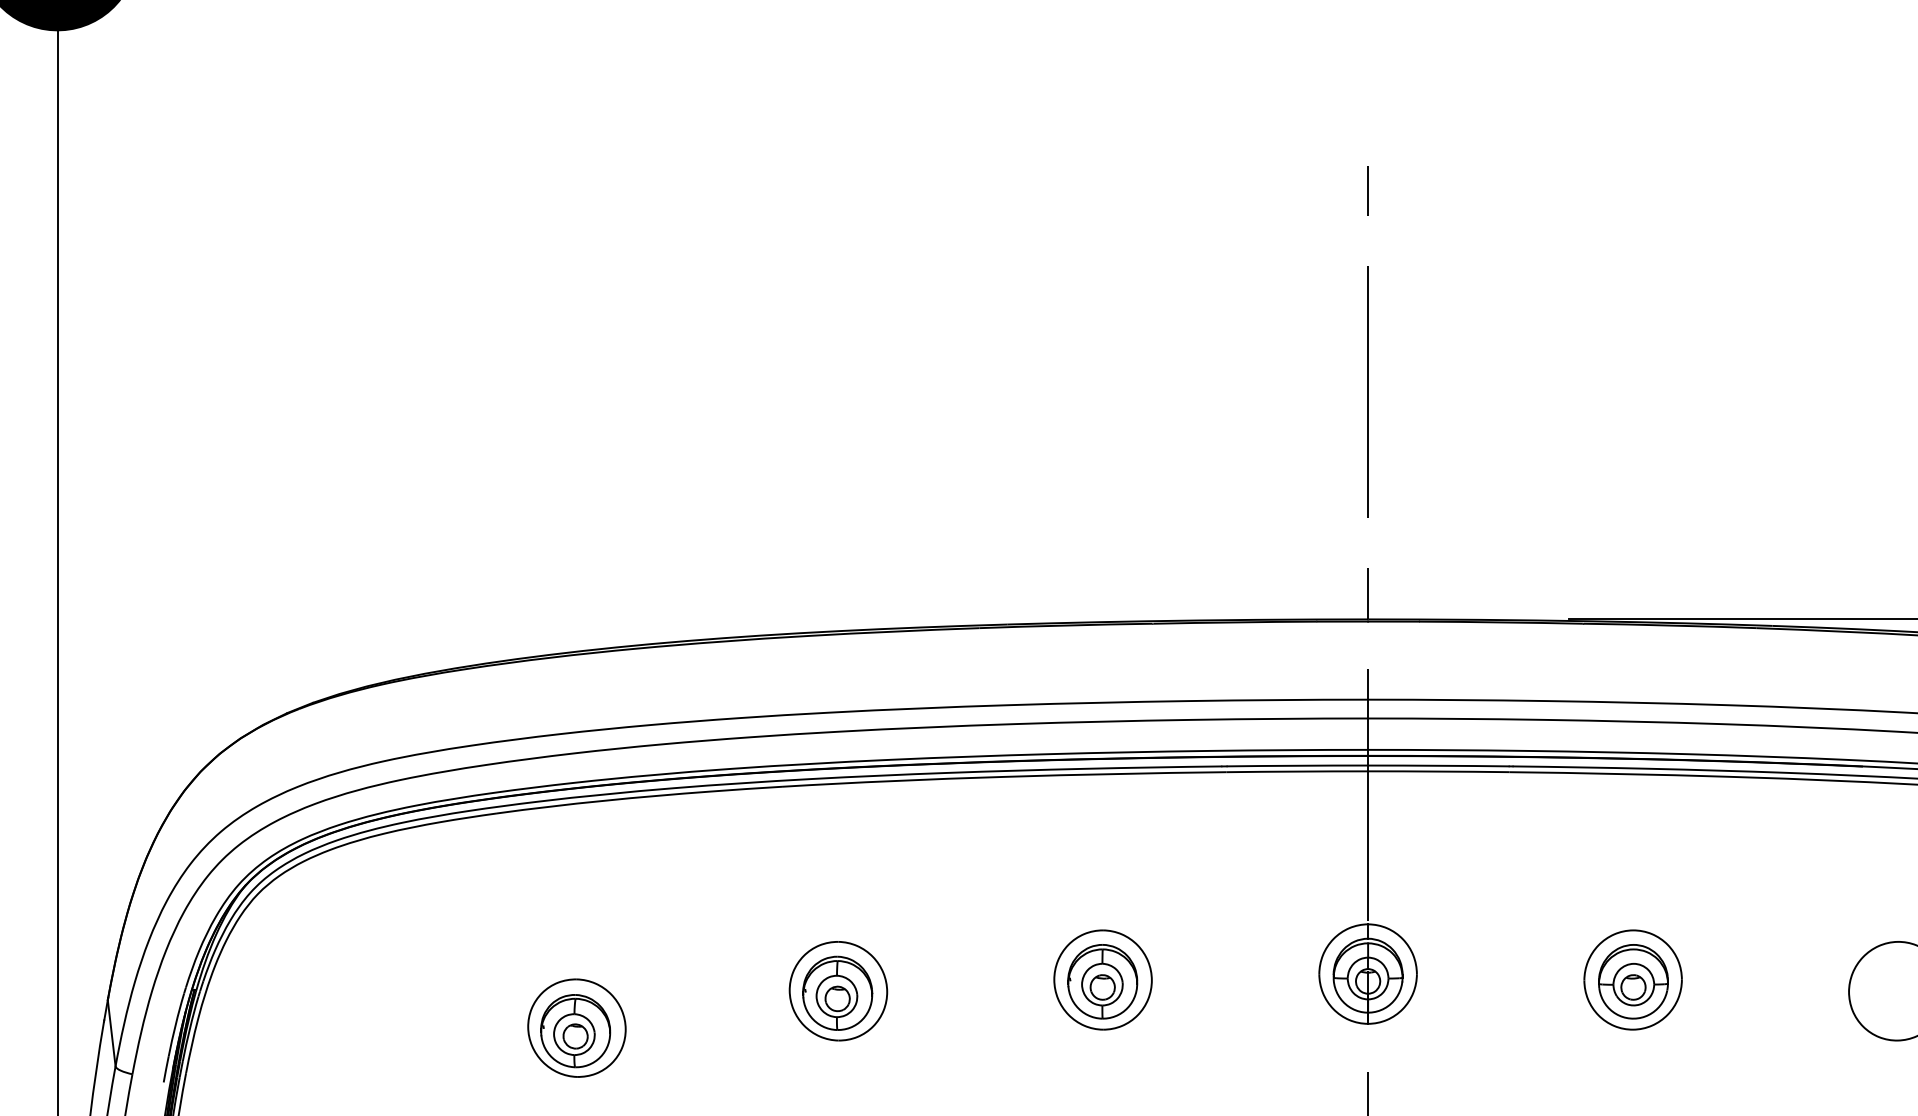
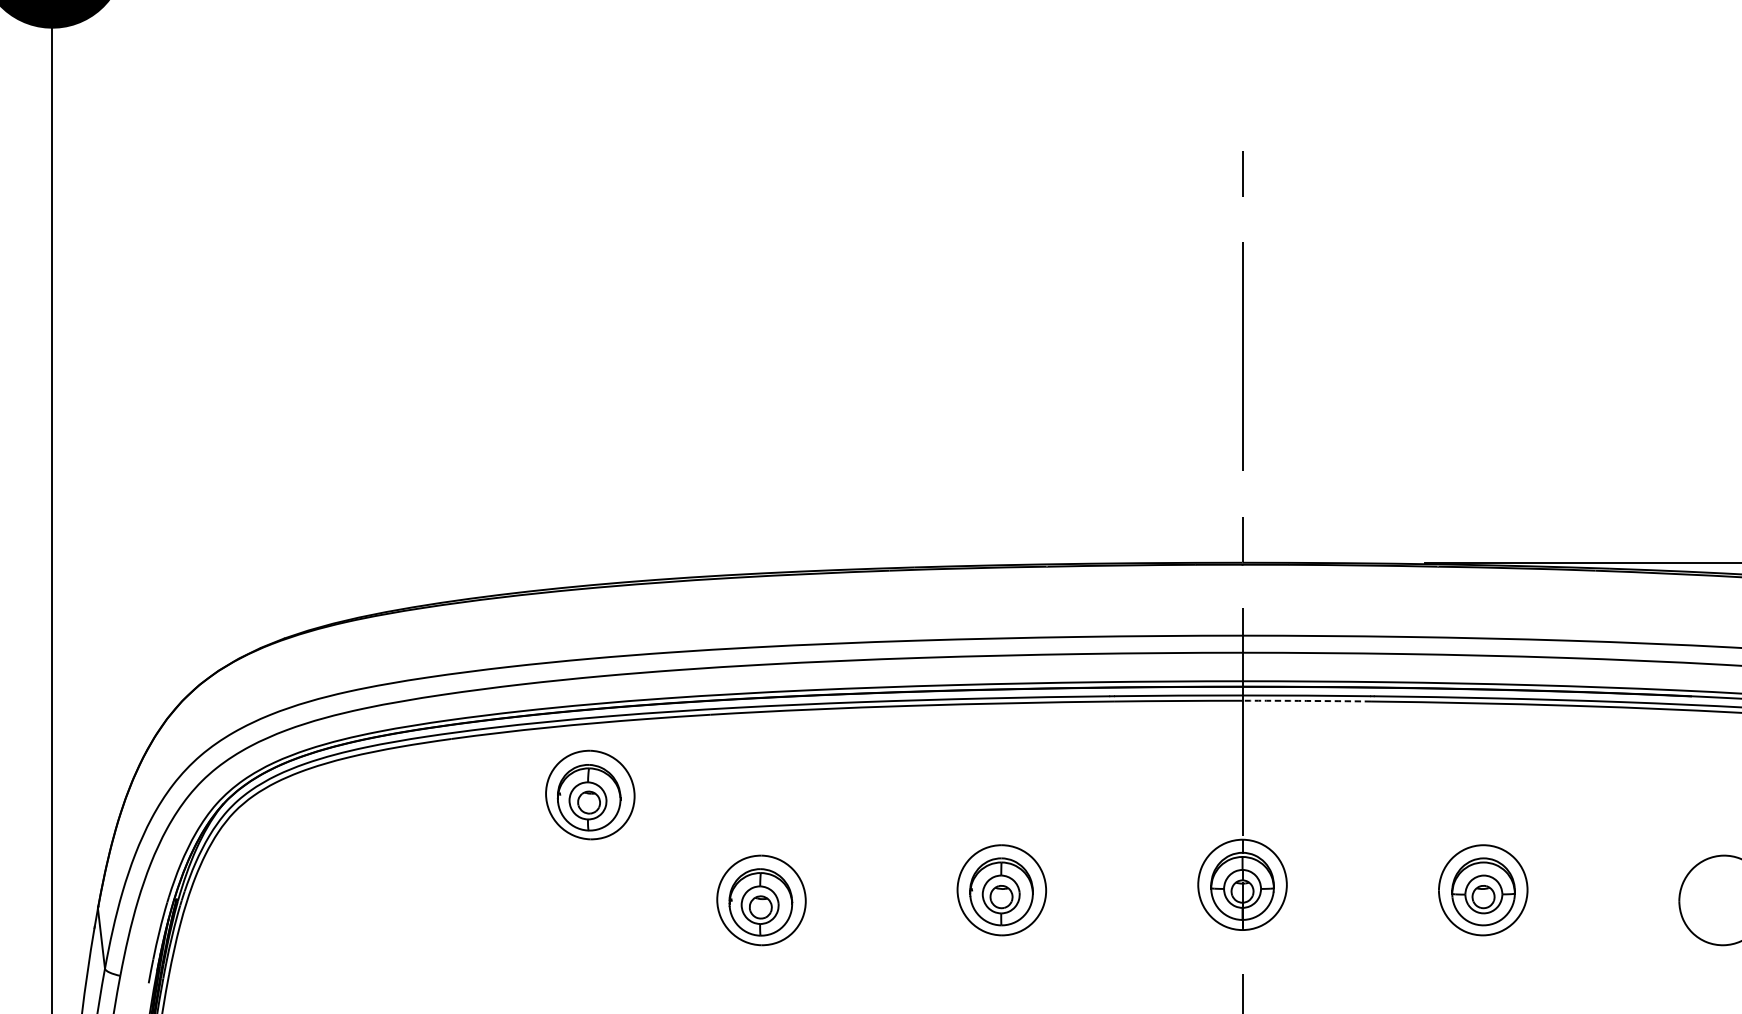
arc: (1438, 771) -> (1306, 700), solid -> dashed
part: (576, 1027) -> (589, 794), moved

